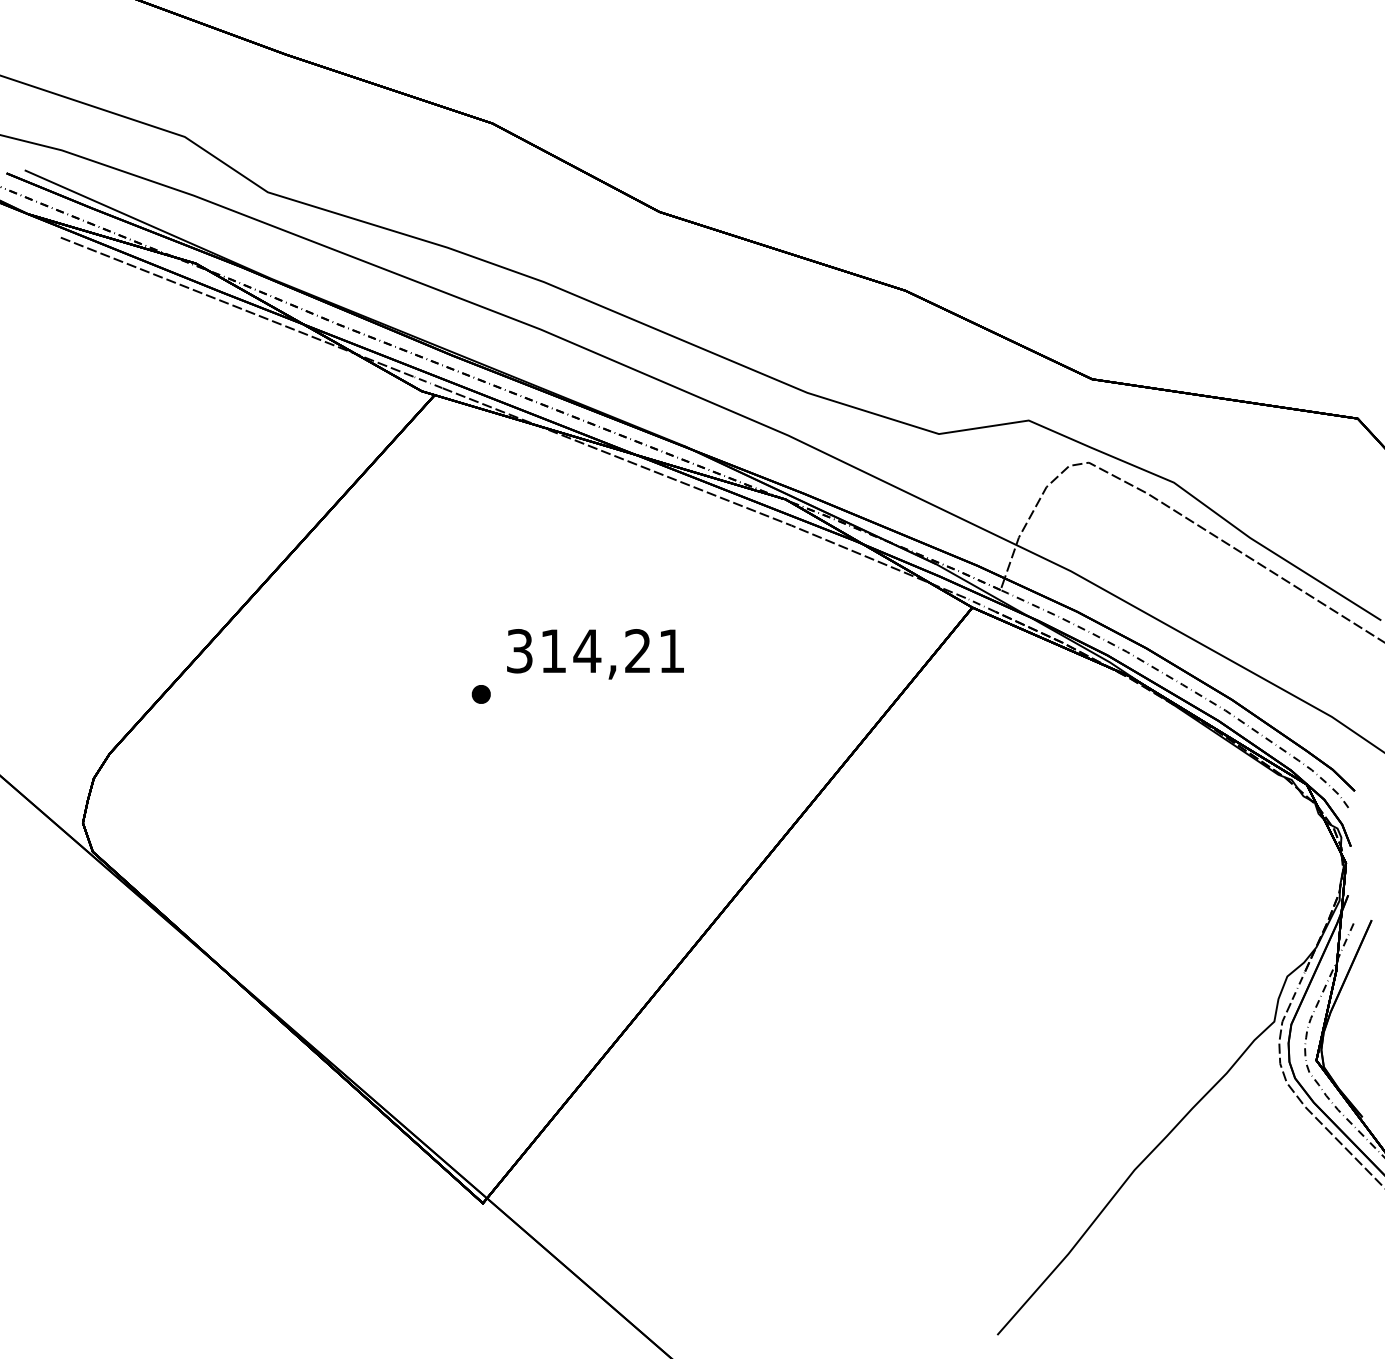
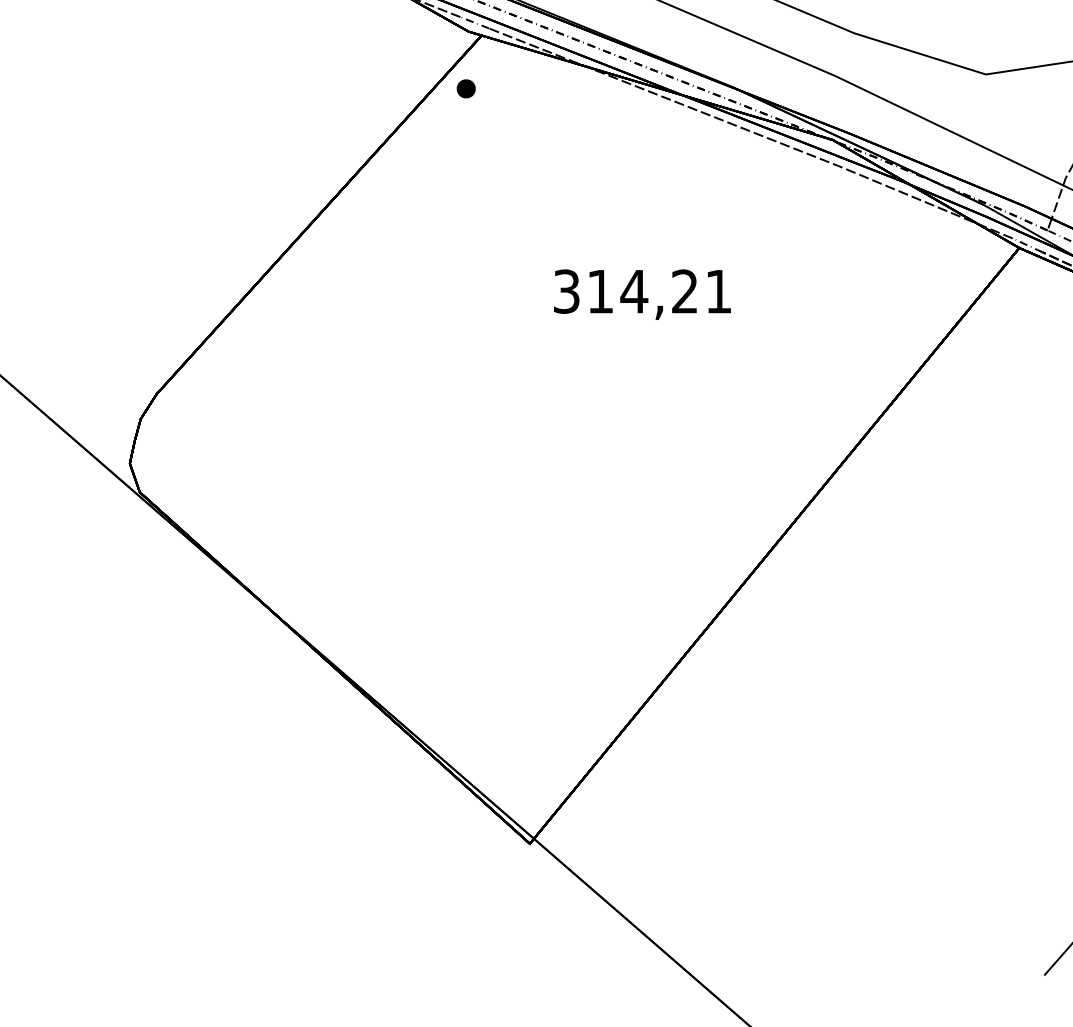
part: (480, 694) -> (465, 88), moved

